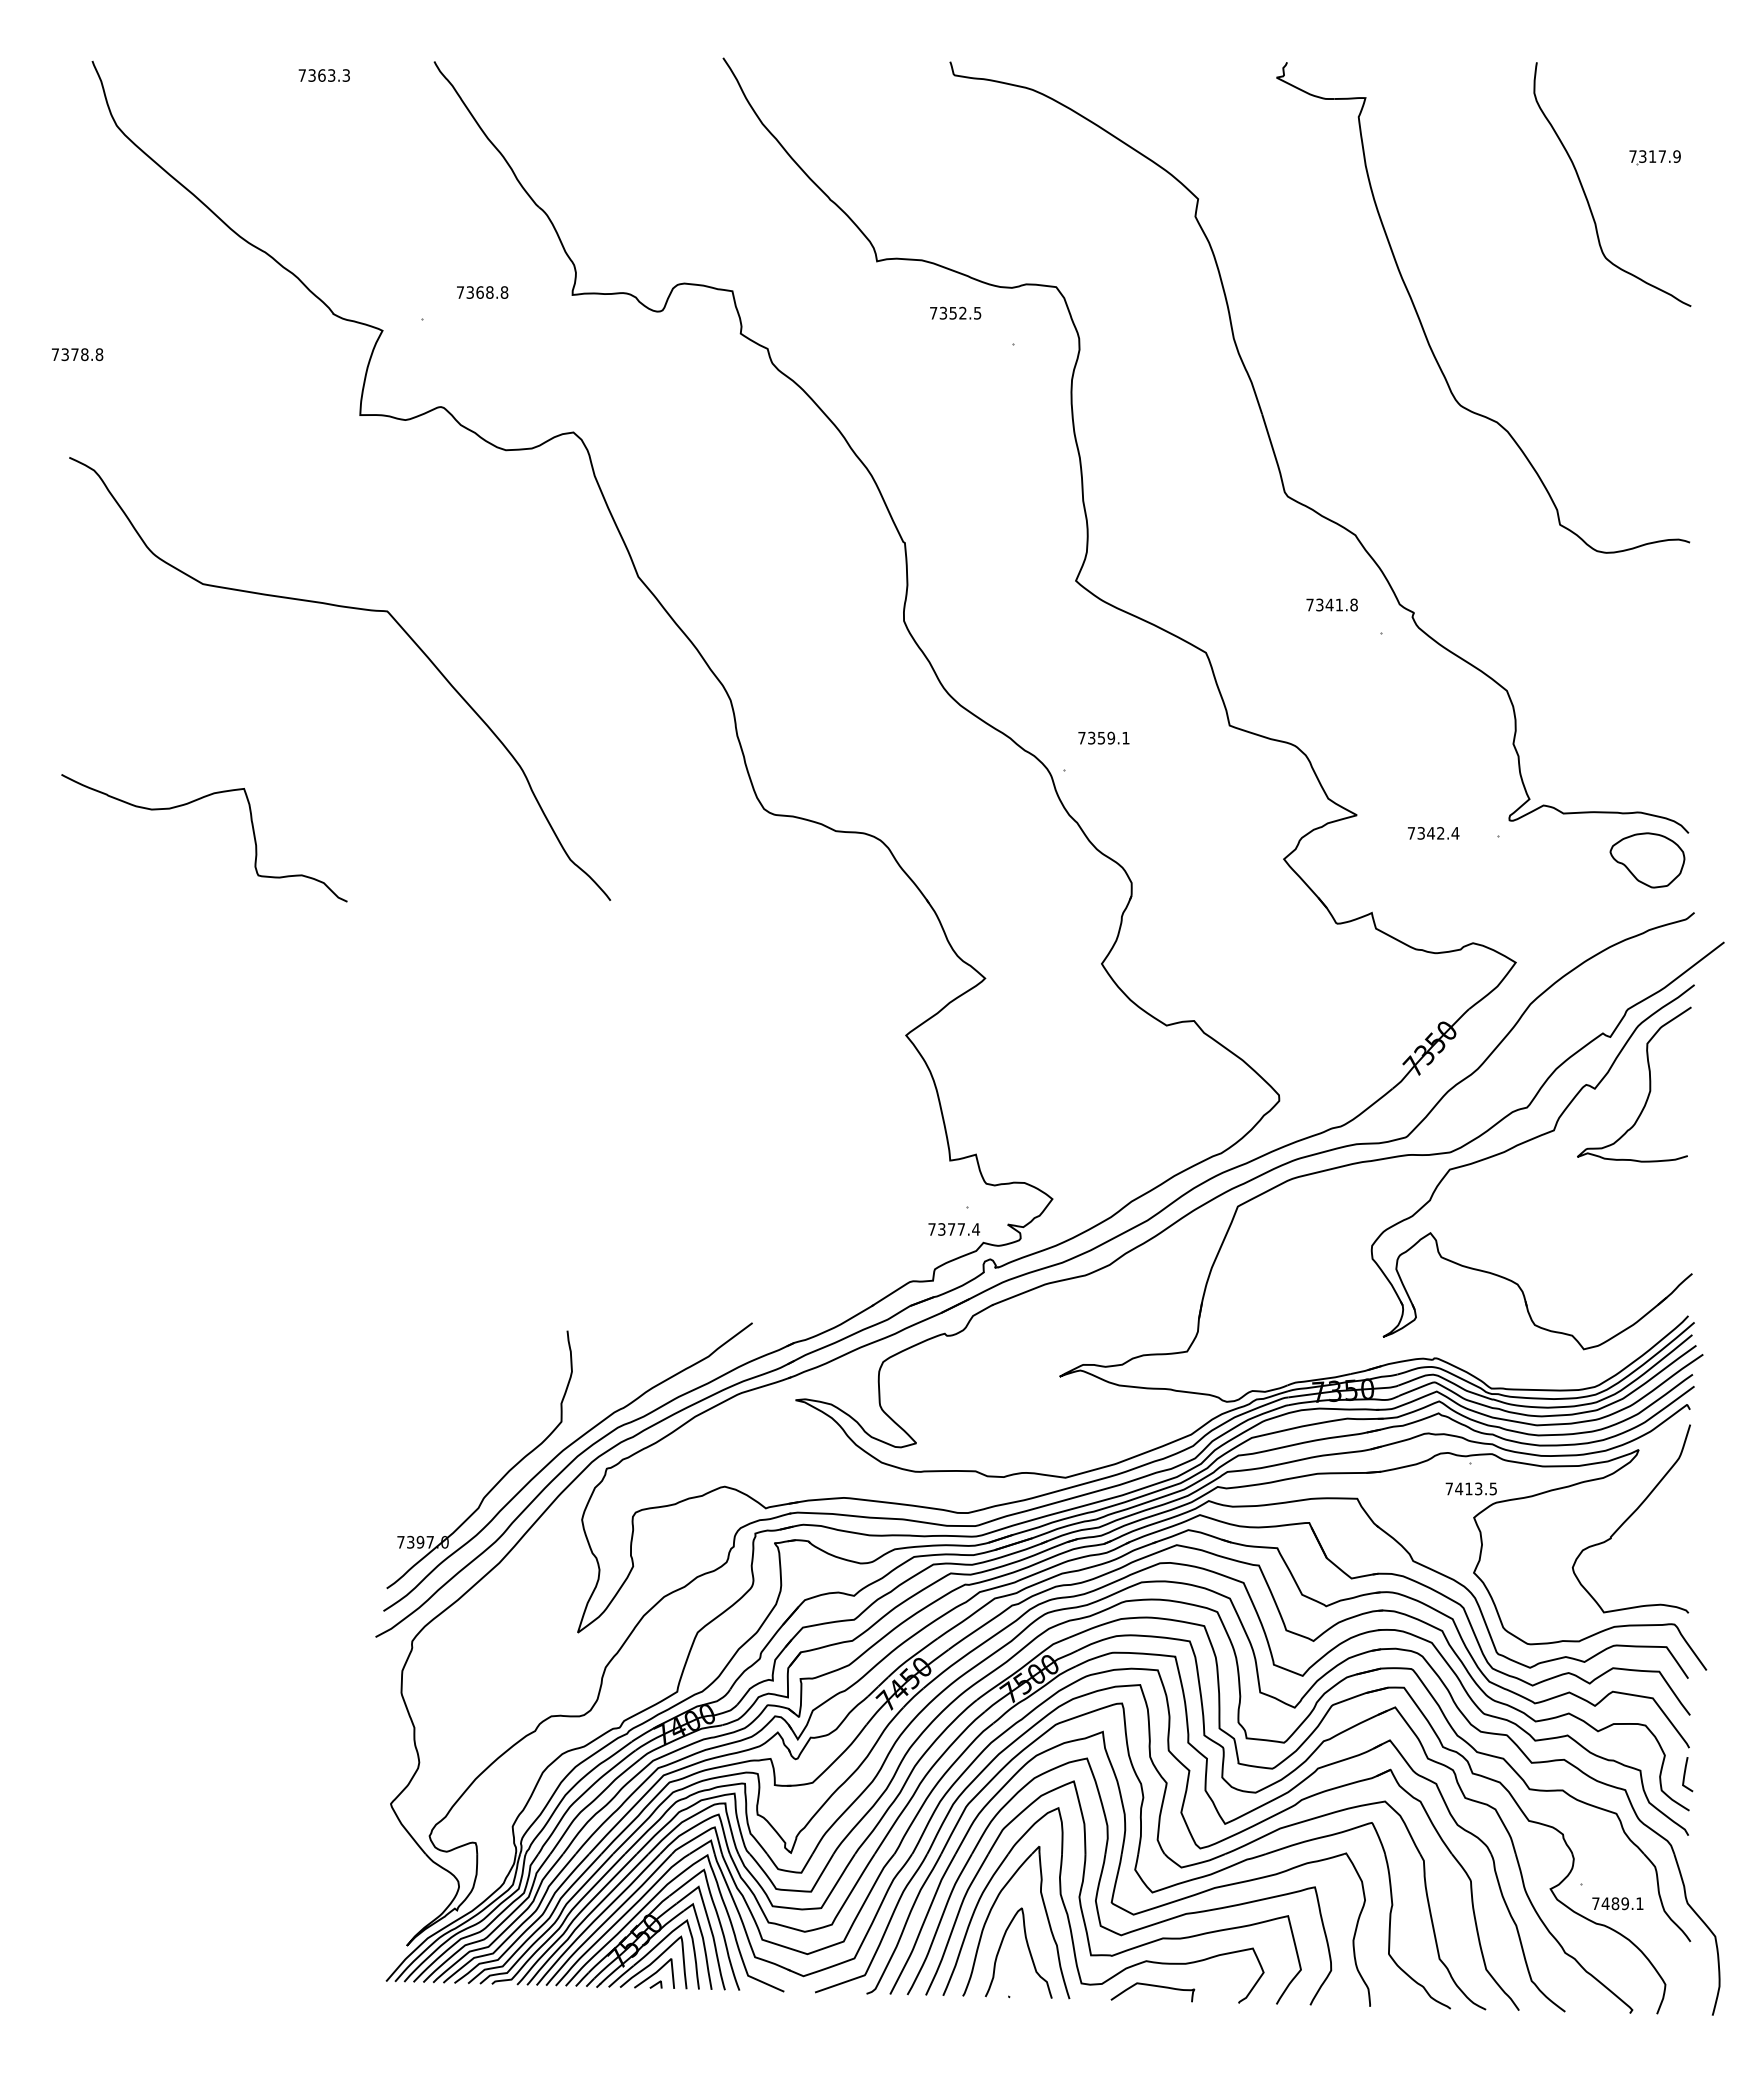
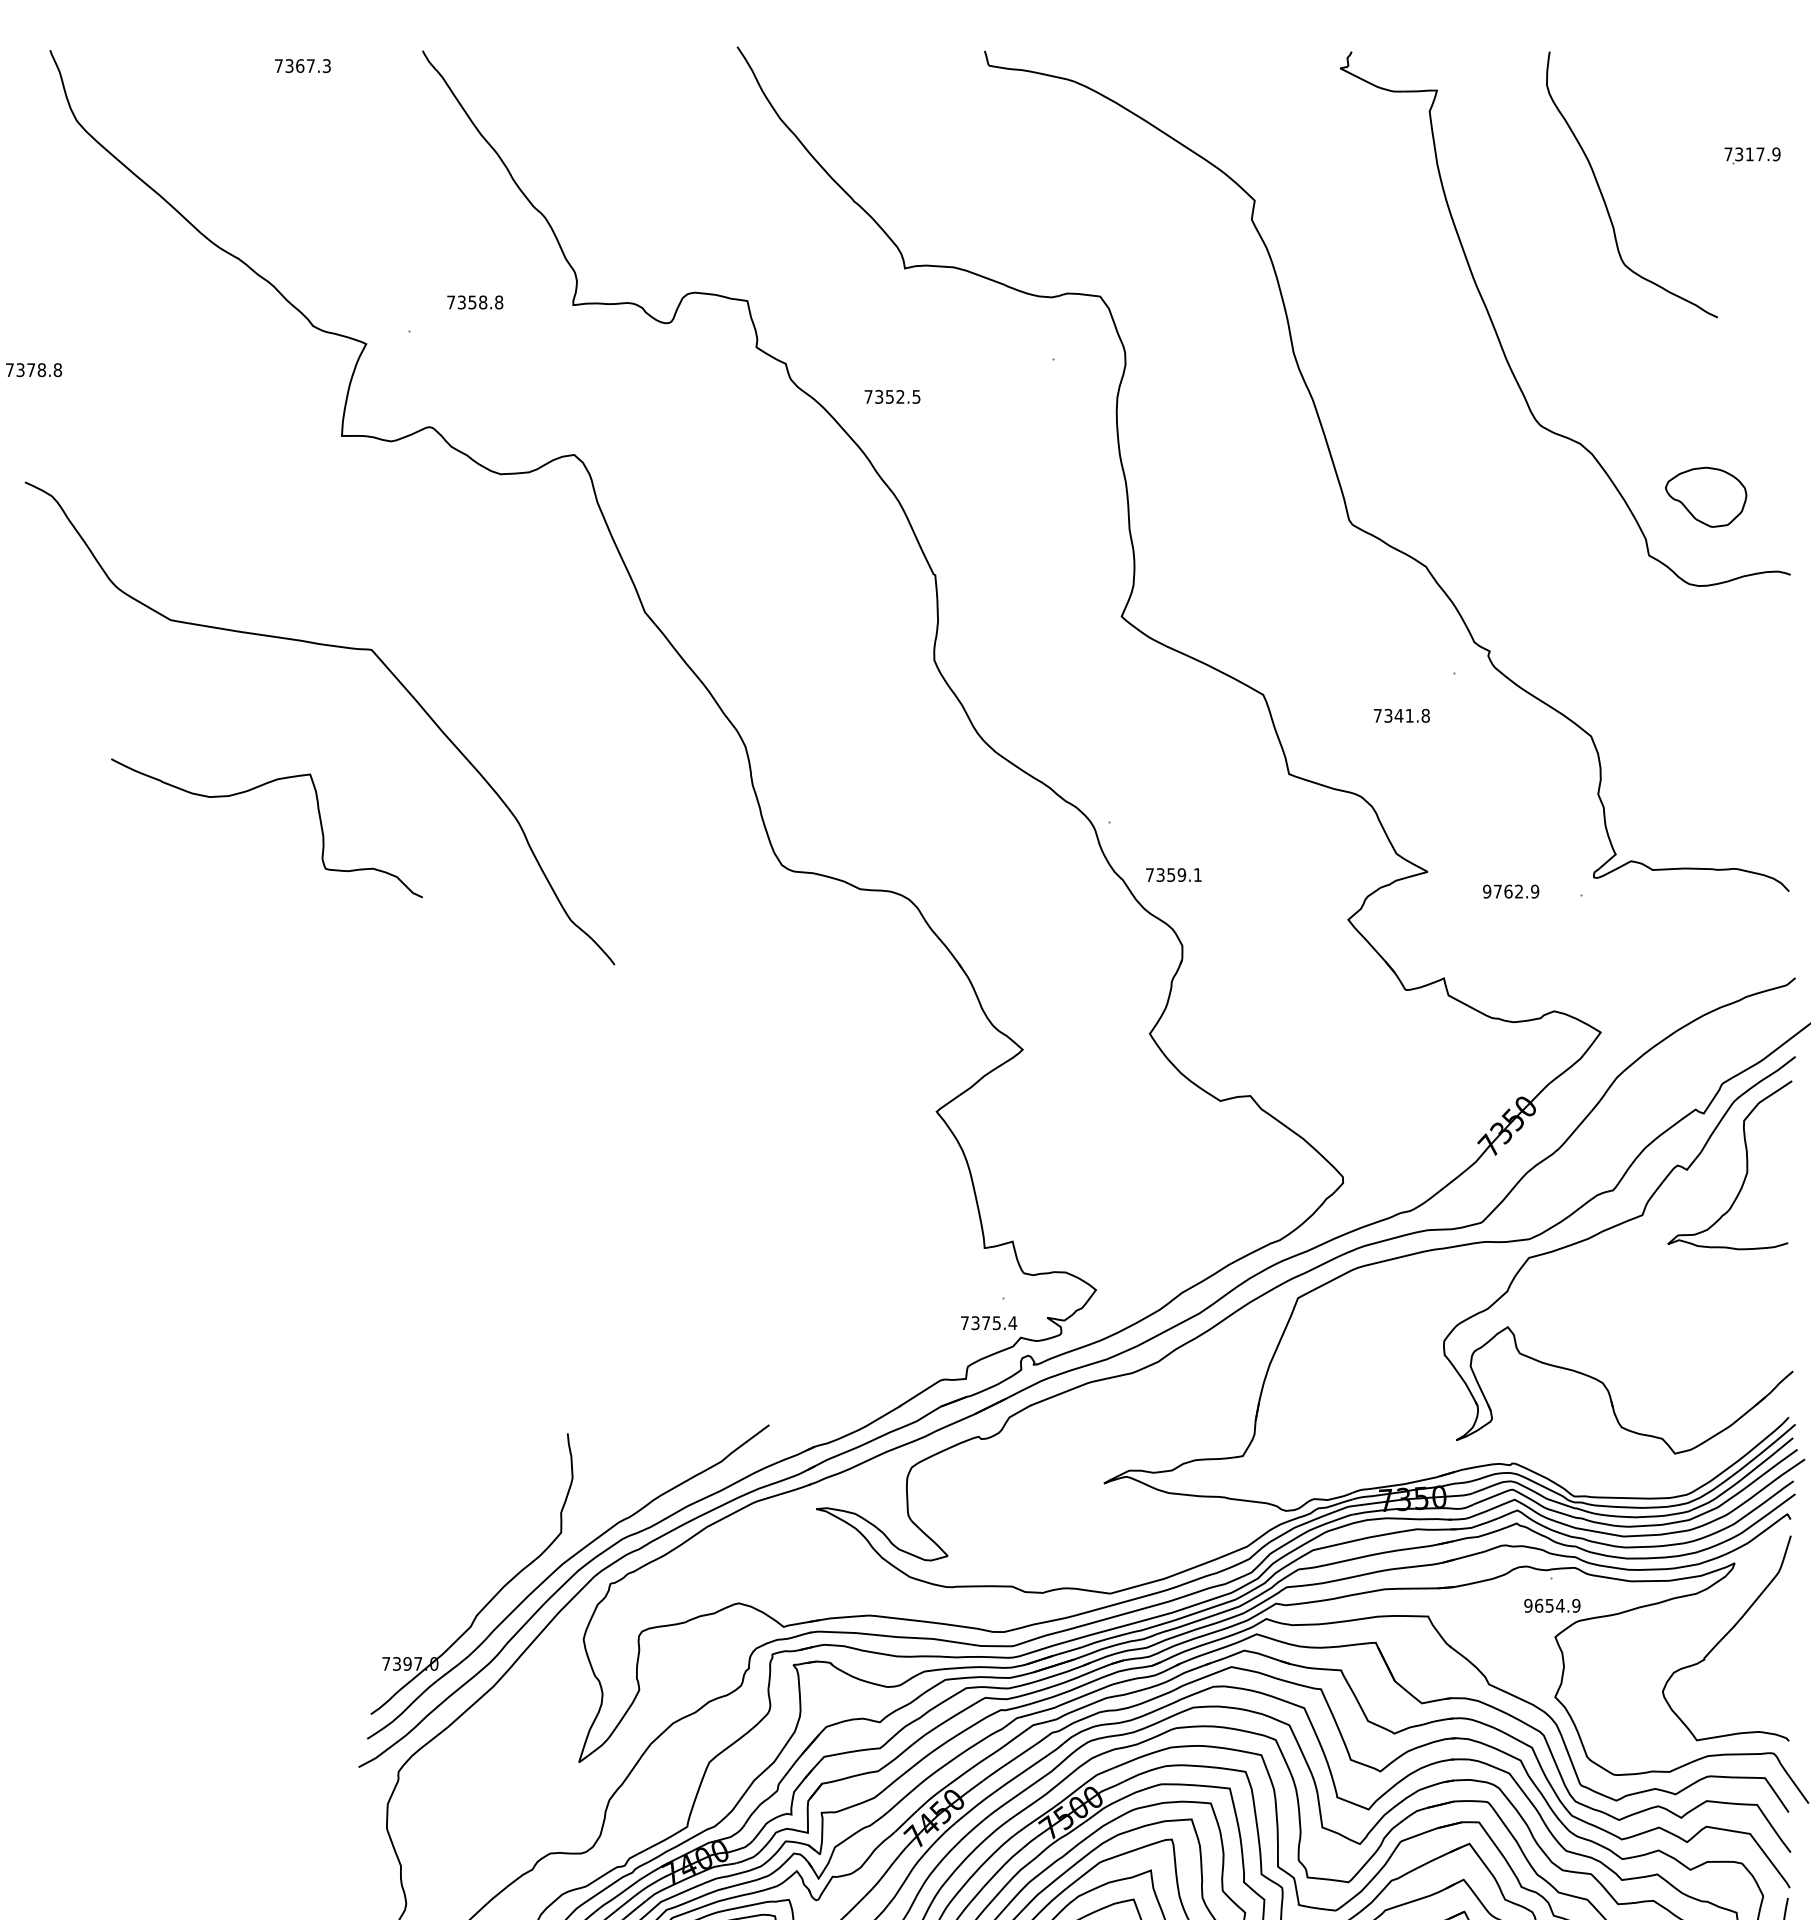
text: (331, 75) -> (310, 66), 7363.3 -> 7367.3
curve: (1585, 192) -> (1602, 193), moved
text: (479, 292) -> (471, 302), 7368.8 -> 7358.8
text: (955, 312) -> (892, 396), moved
text: (1331, 604) -> (1401, 715), moved
text: (1103, 737) -> (1173, 874), moved
curve: (188, 804) -> (249, 791), moved
text: (1433, 833) -> (1511, 891), 7342.4 -> 9762.9
part: (1647, 860) -> (1706, 497), moved
text: (960, 1229) -> (995, 1323), 7377.4 -> 7375.4
text: (1471, 1488) -> (1552, 1605), 7413.5 -> 9654.9

